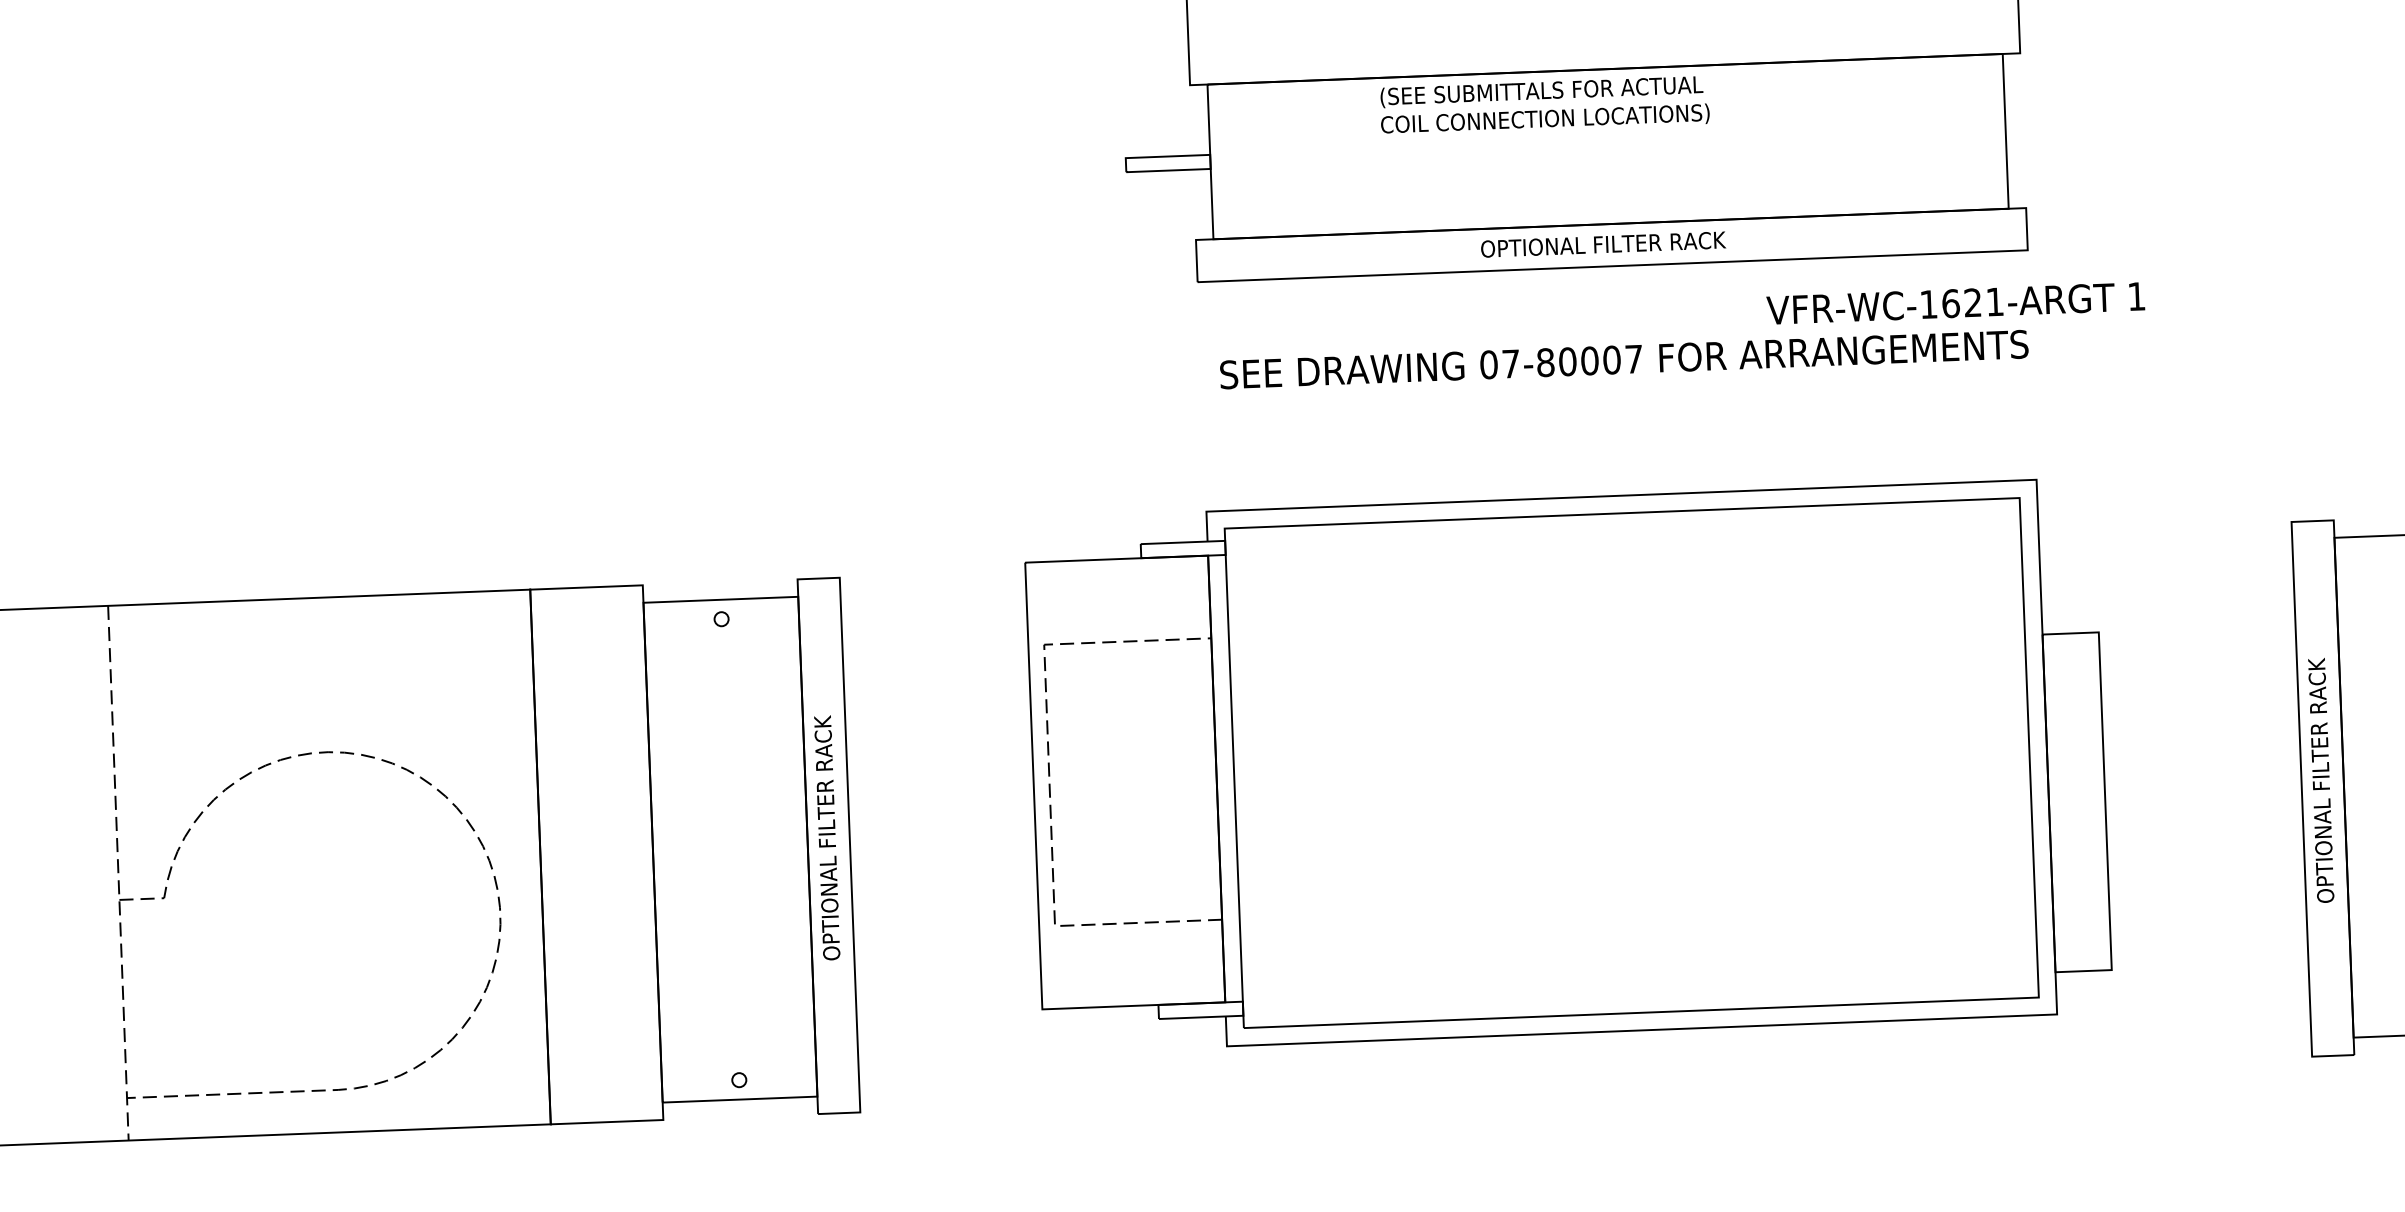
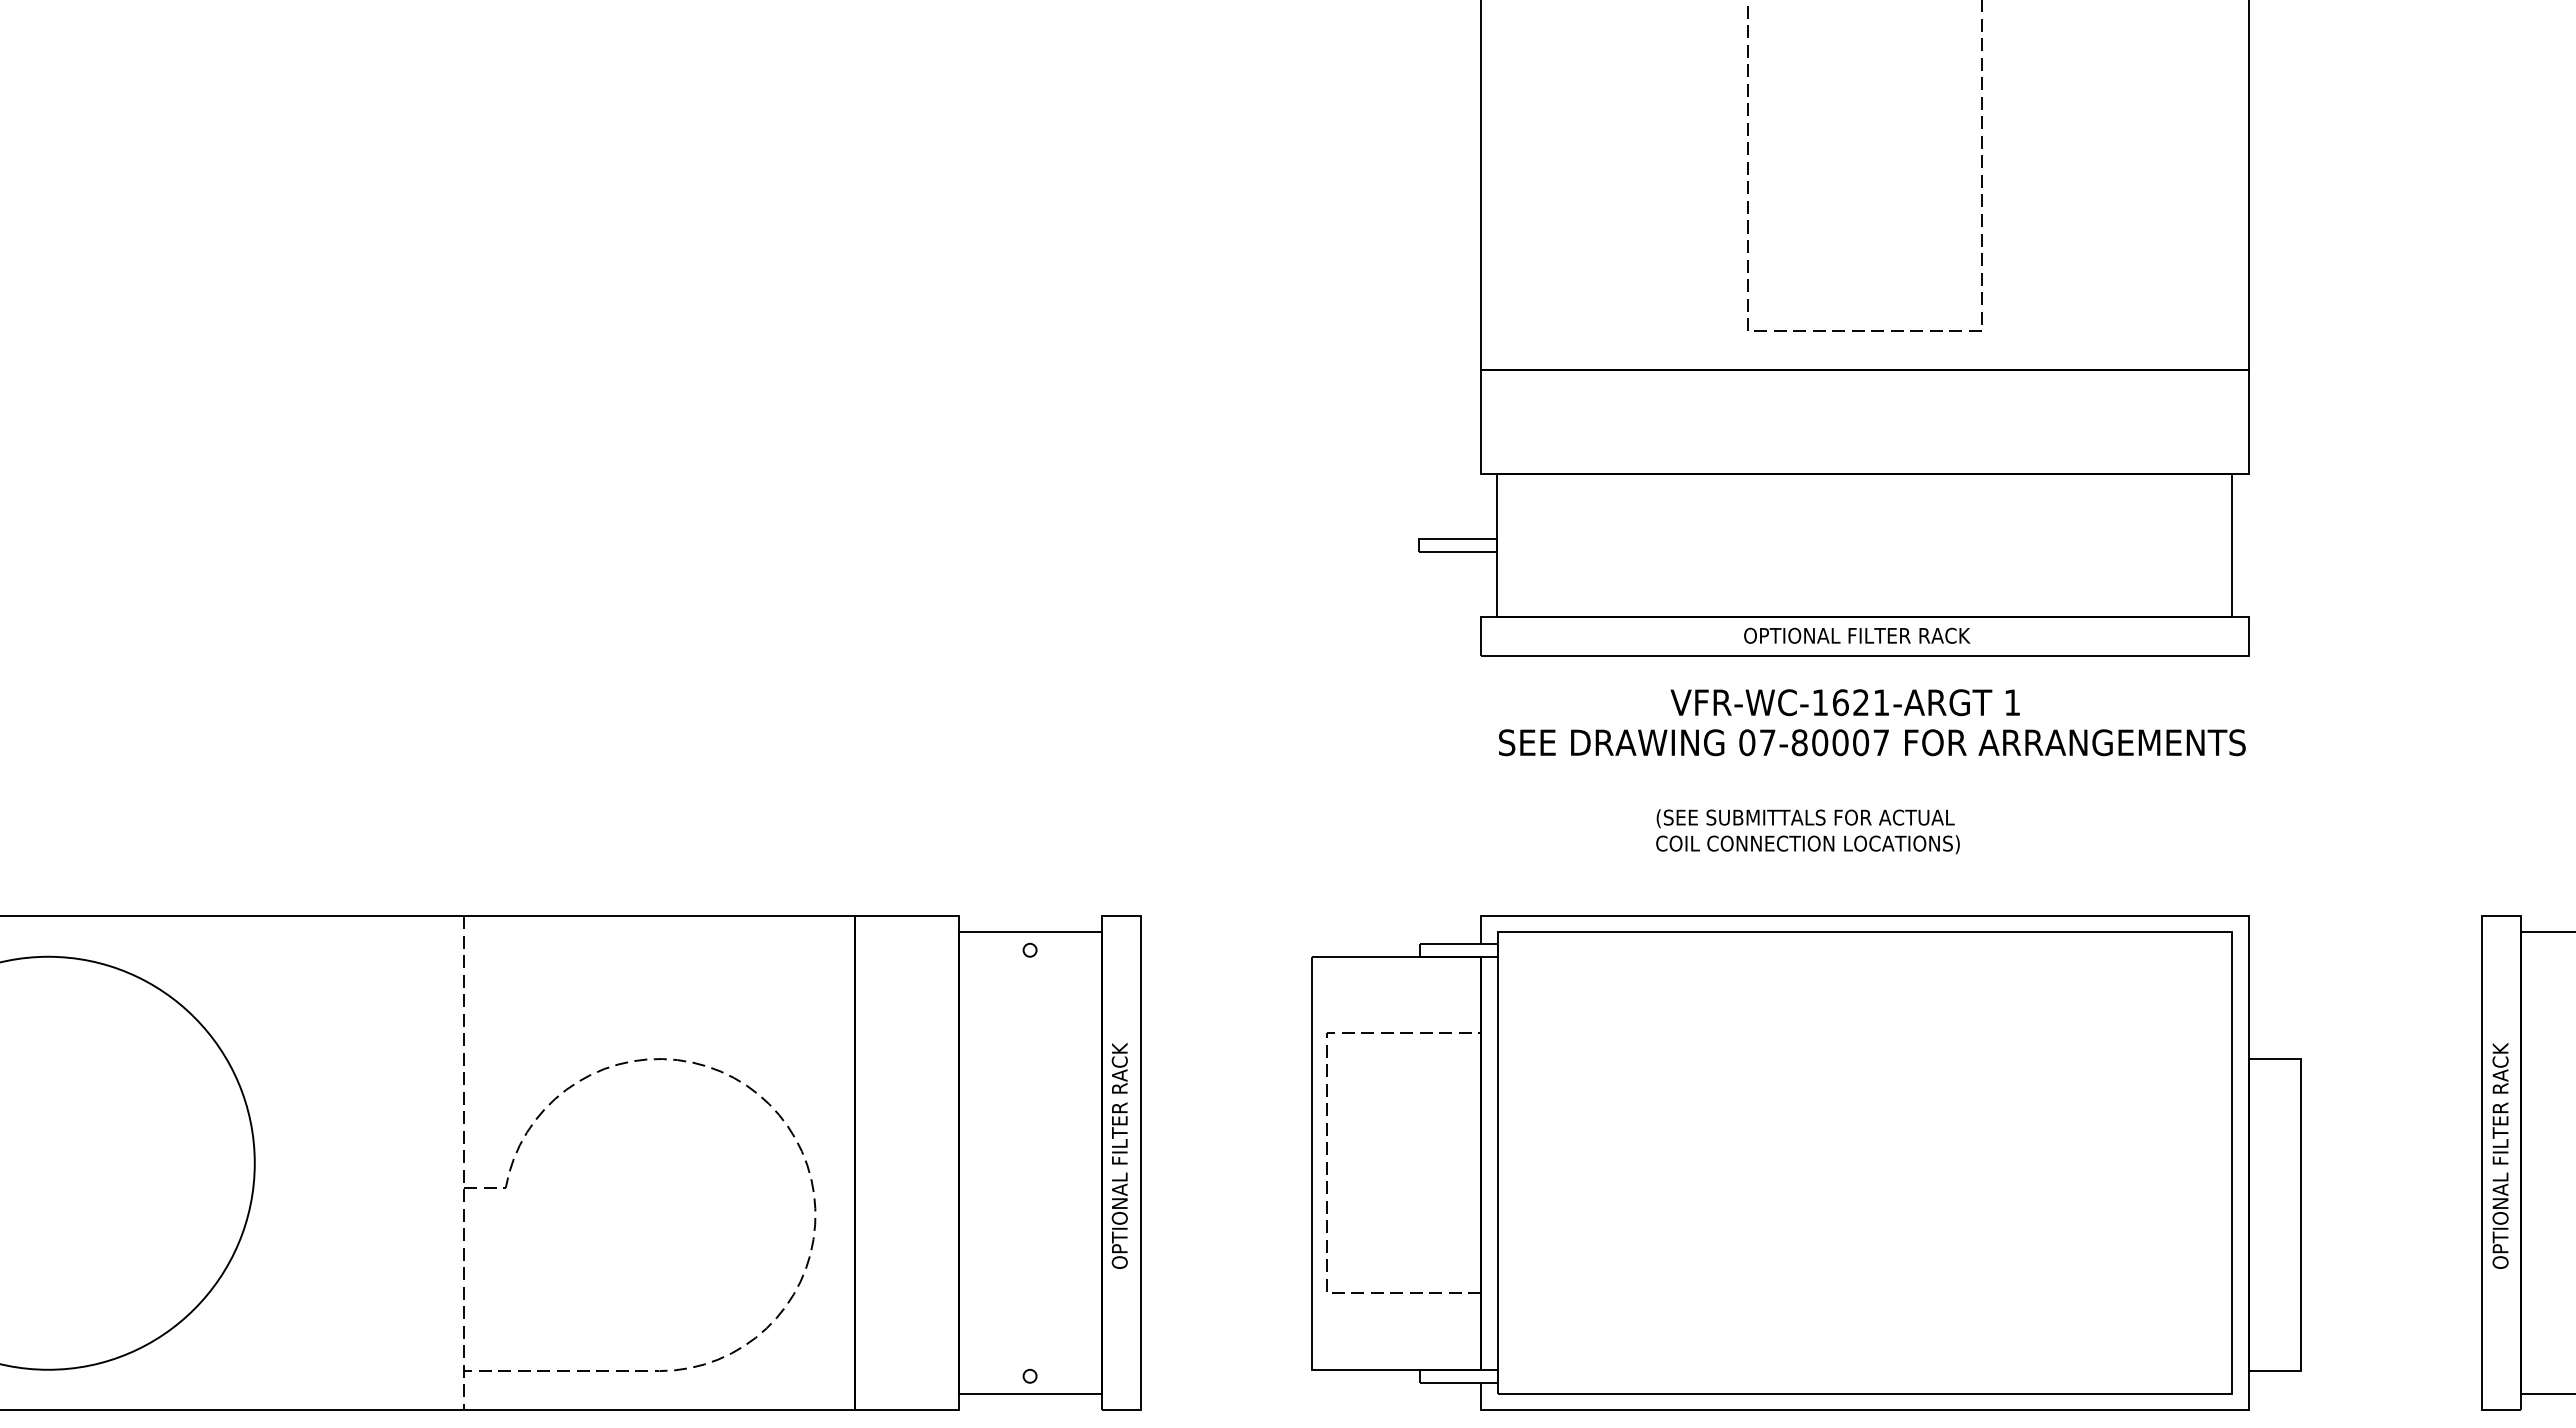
text: (1544, 105) -> (1807, 831), moved
text: (1954, 303) -> (1844, 702), moved
part: (1568, 764) -> (1806, 1162), moved

